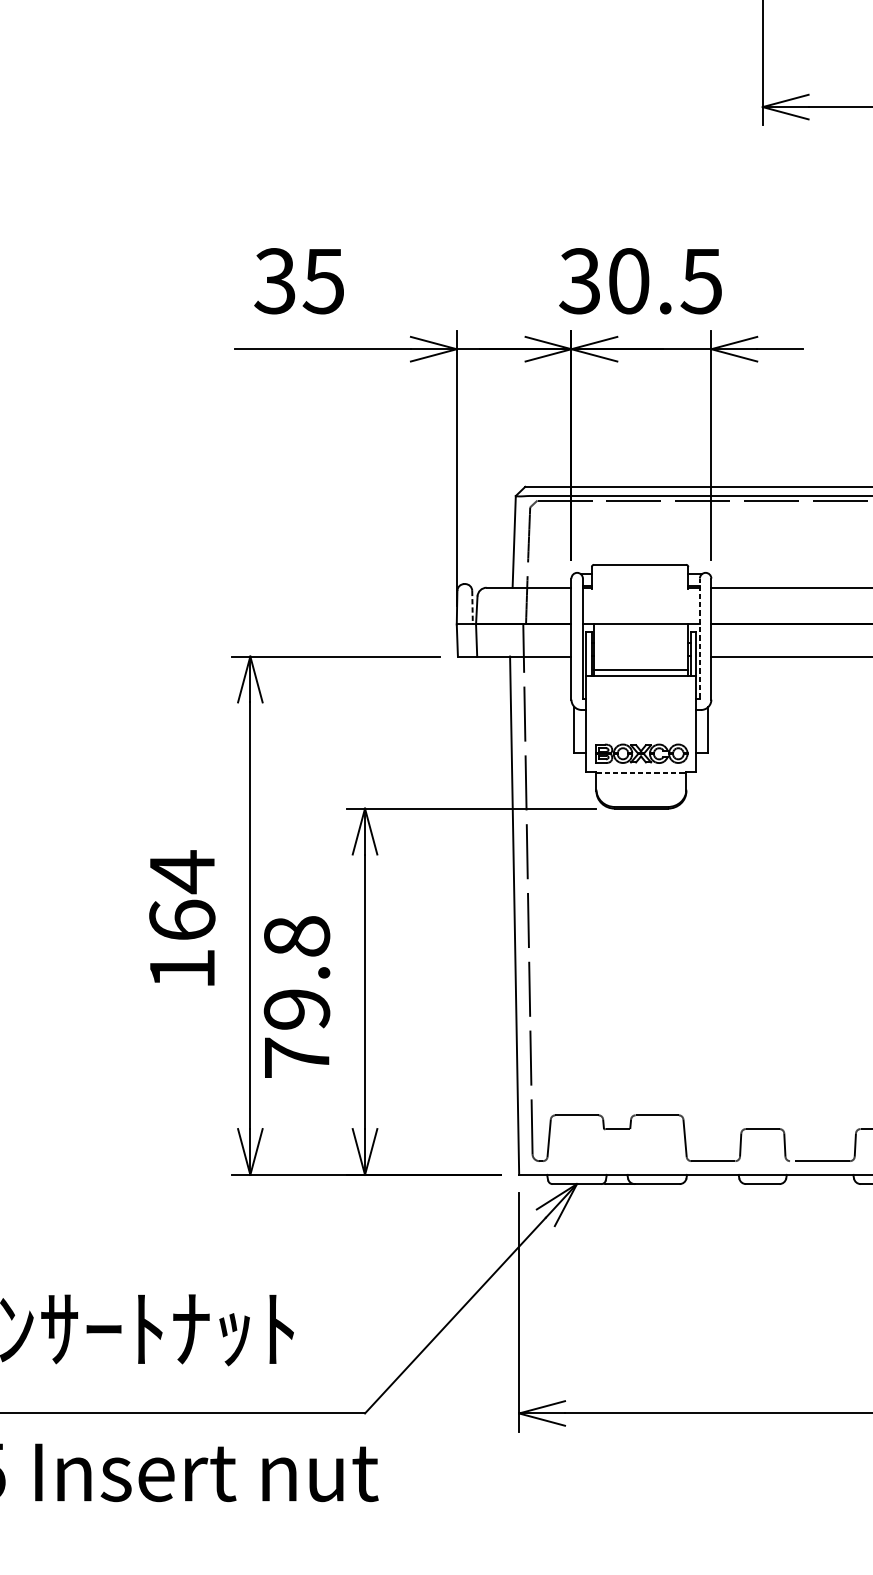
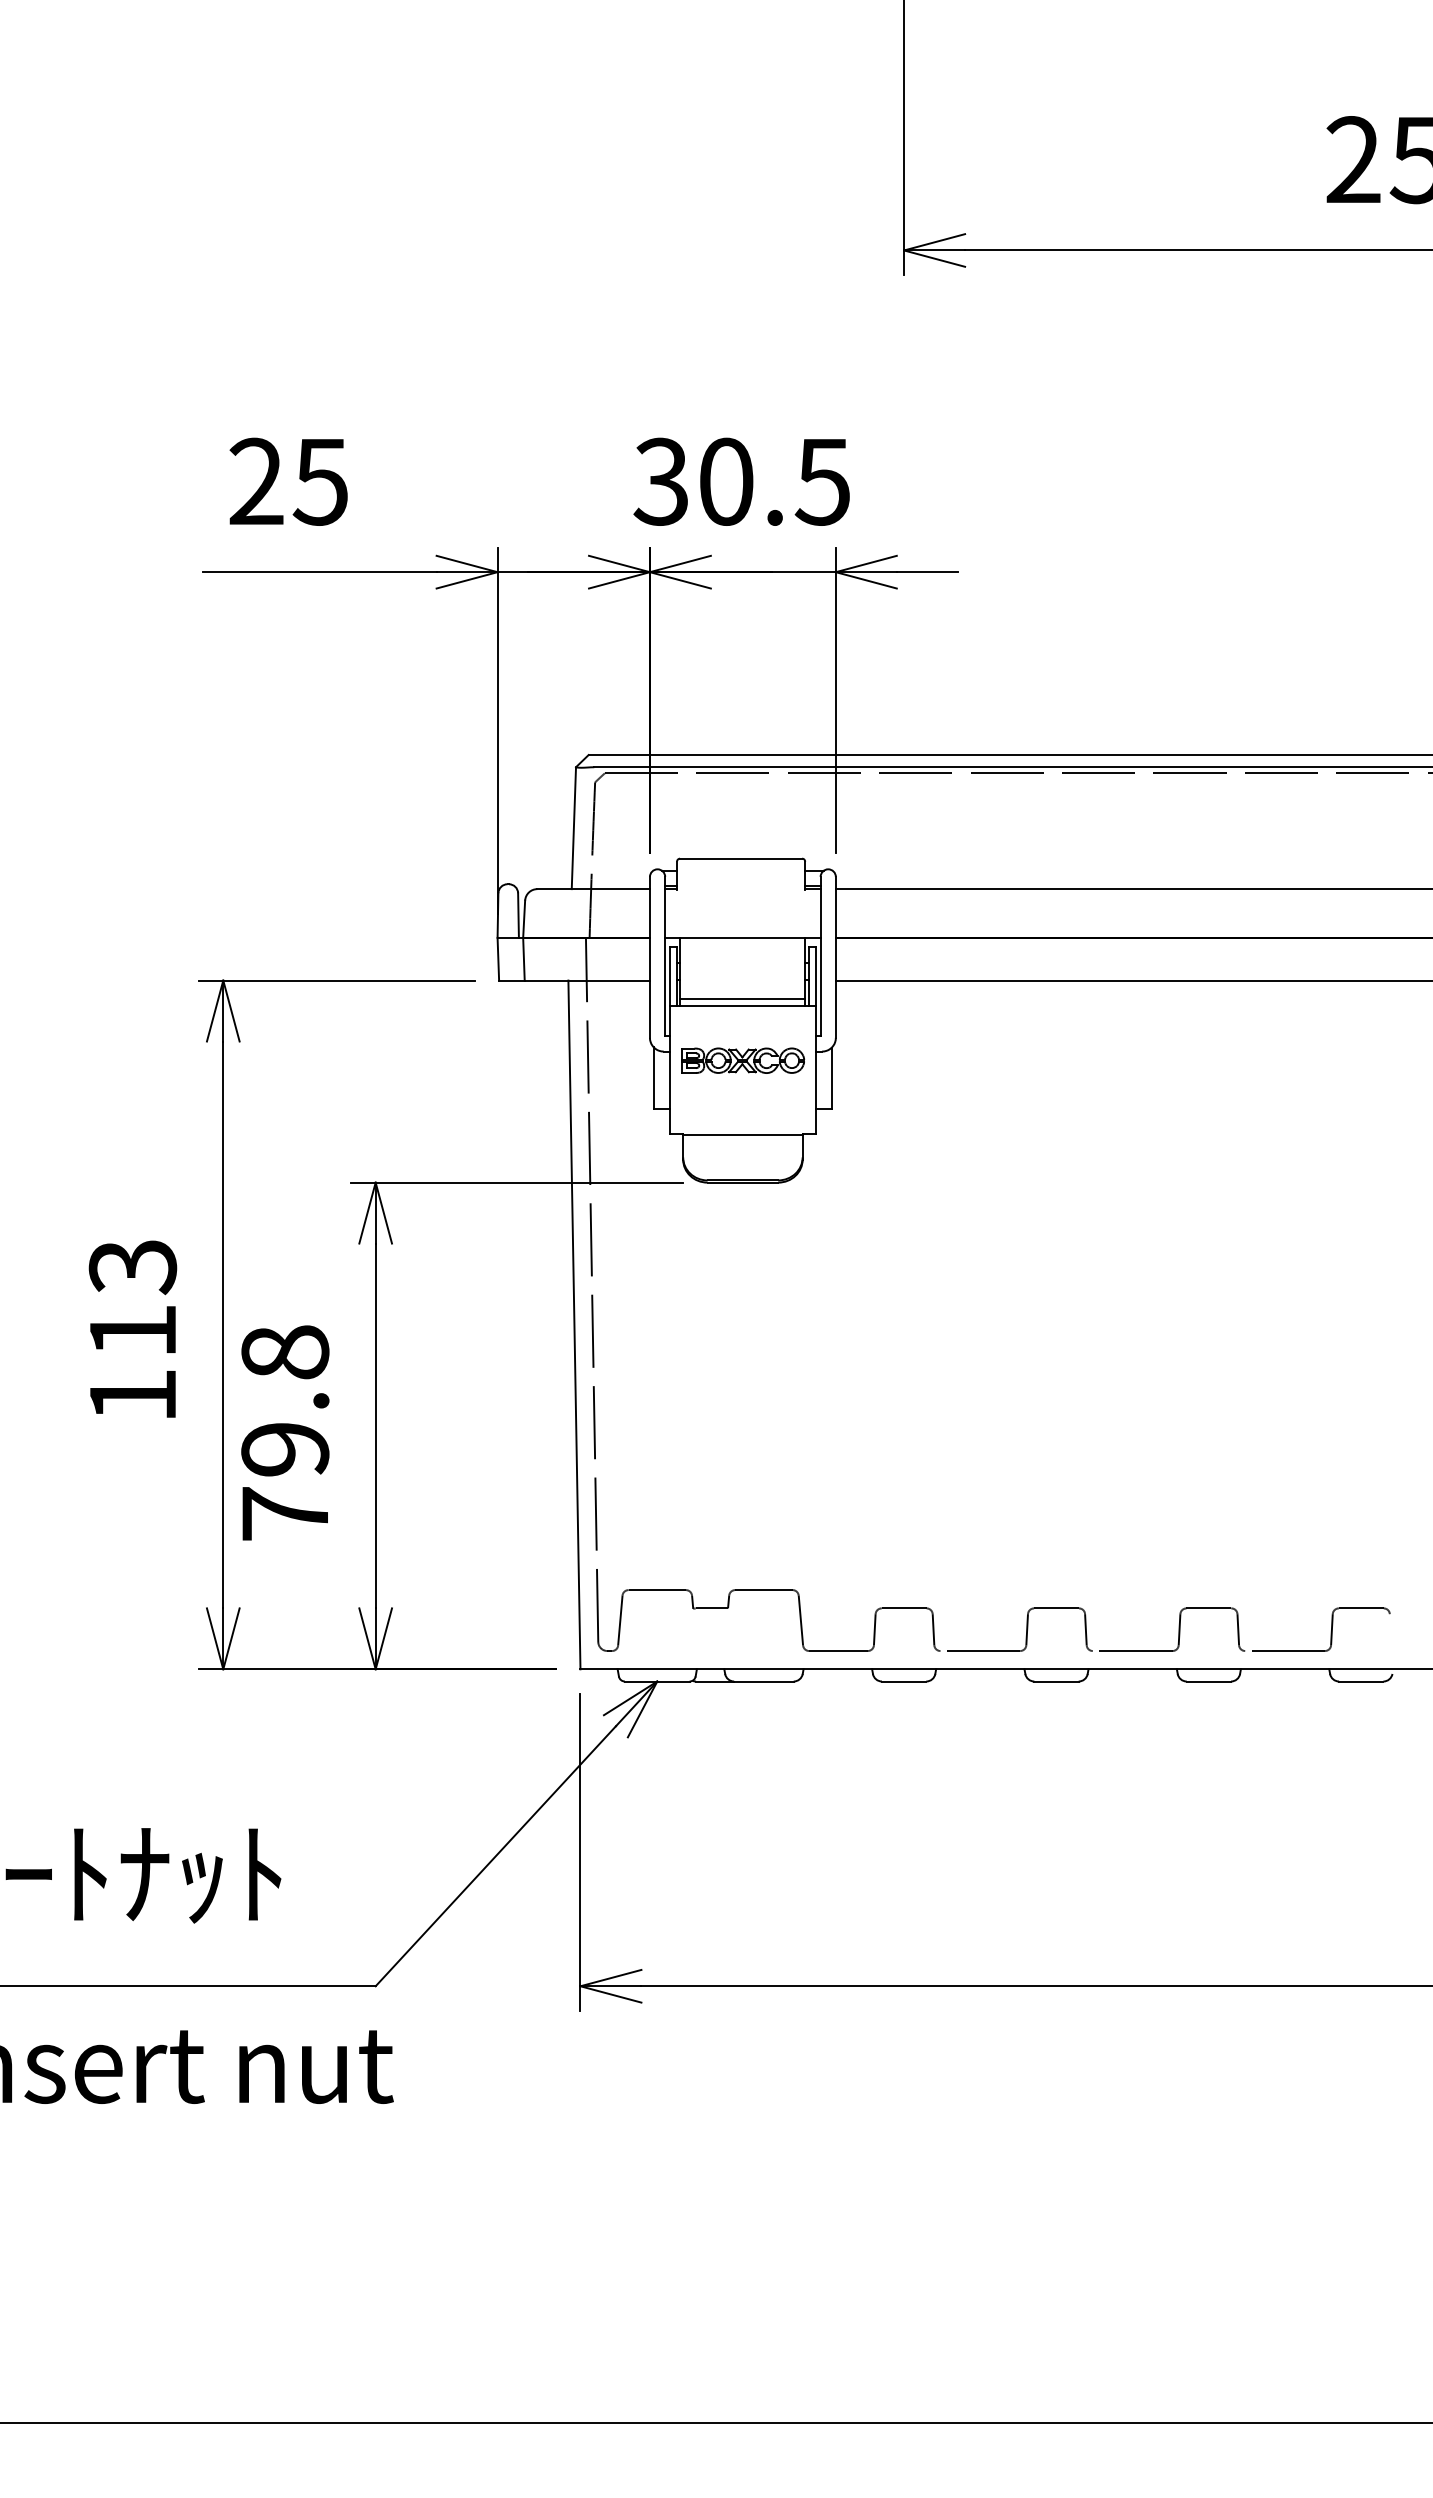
text: (274, 280) -> (255, 481), 35 -> 25
line: (472, 608) -> (518, 916), dashed -> solid
line: (699, 638) -> (820, 956), dashed -> solid
part: (641, 753) -> (743, 1060), moved
line: (641, 772) -> (742, 1134), dashed -> solid
text: (182, 894) -> (132, 1296), 164 -> 113

